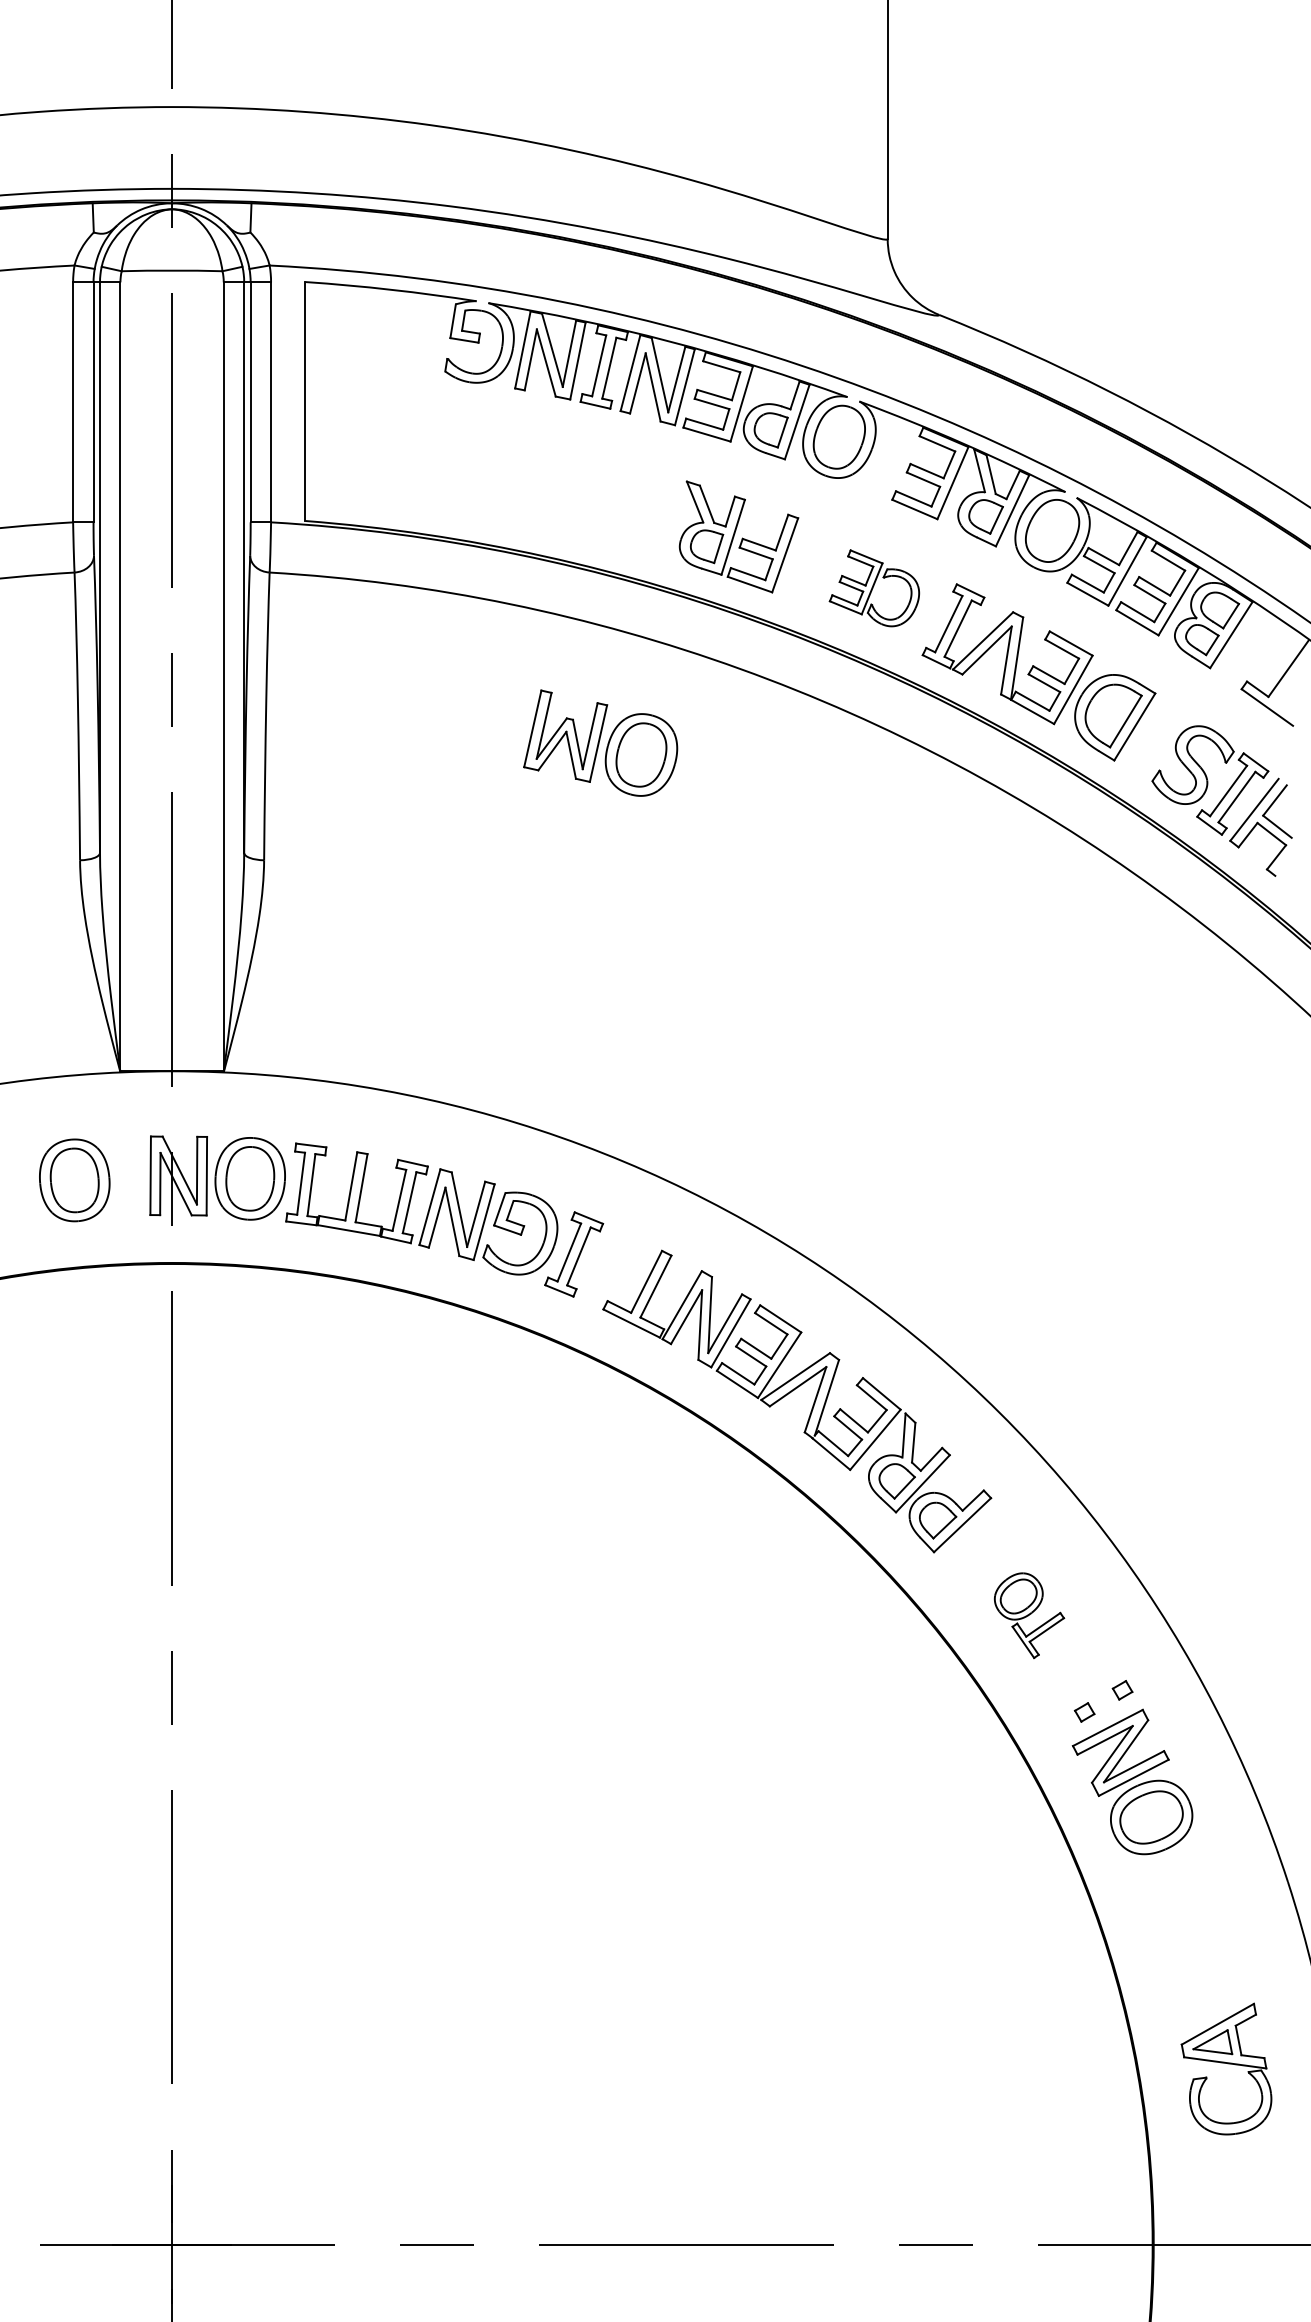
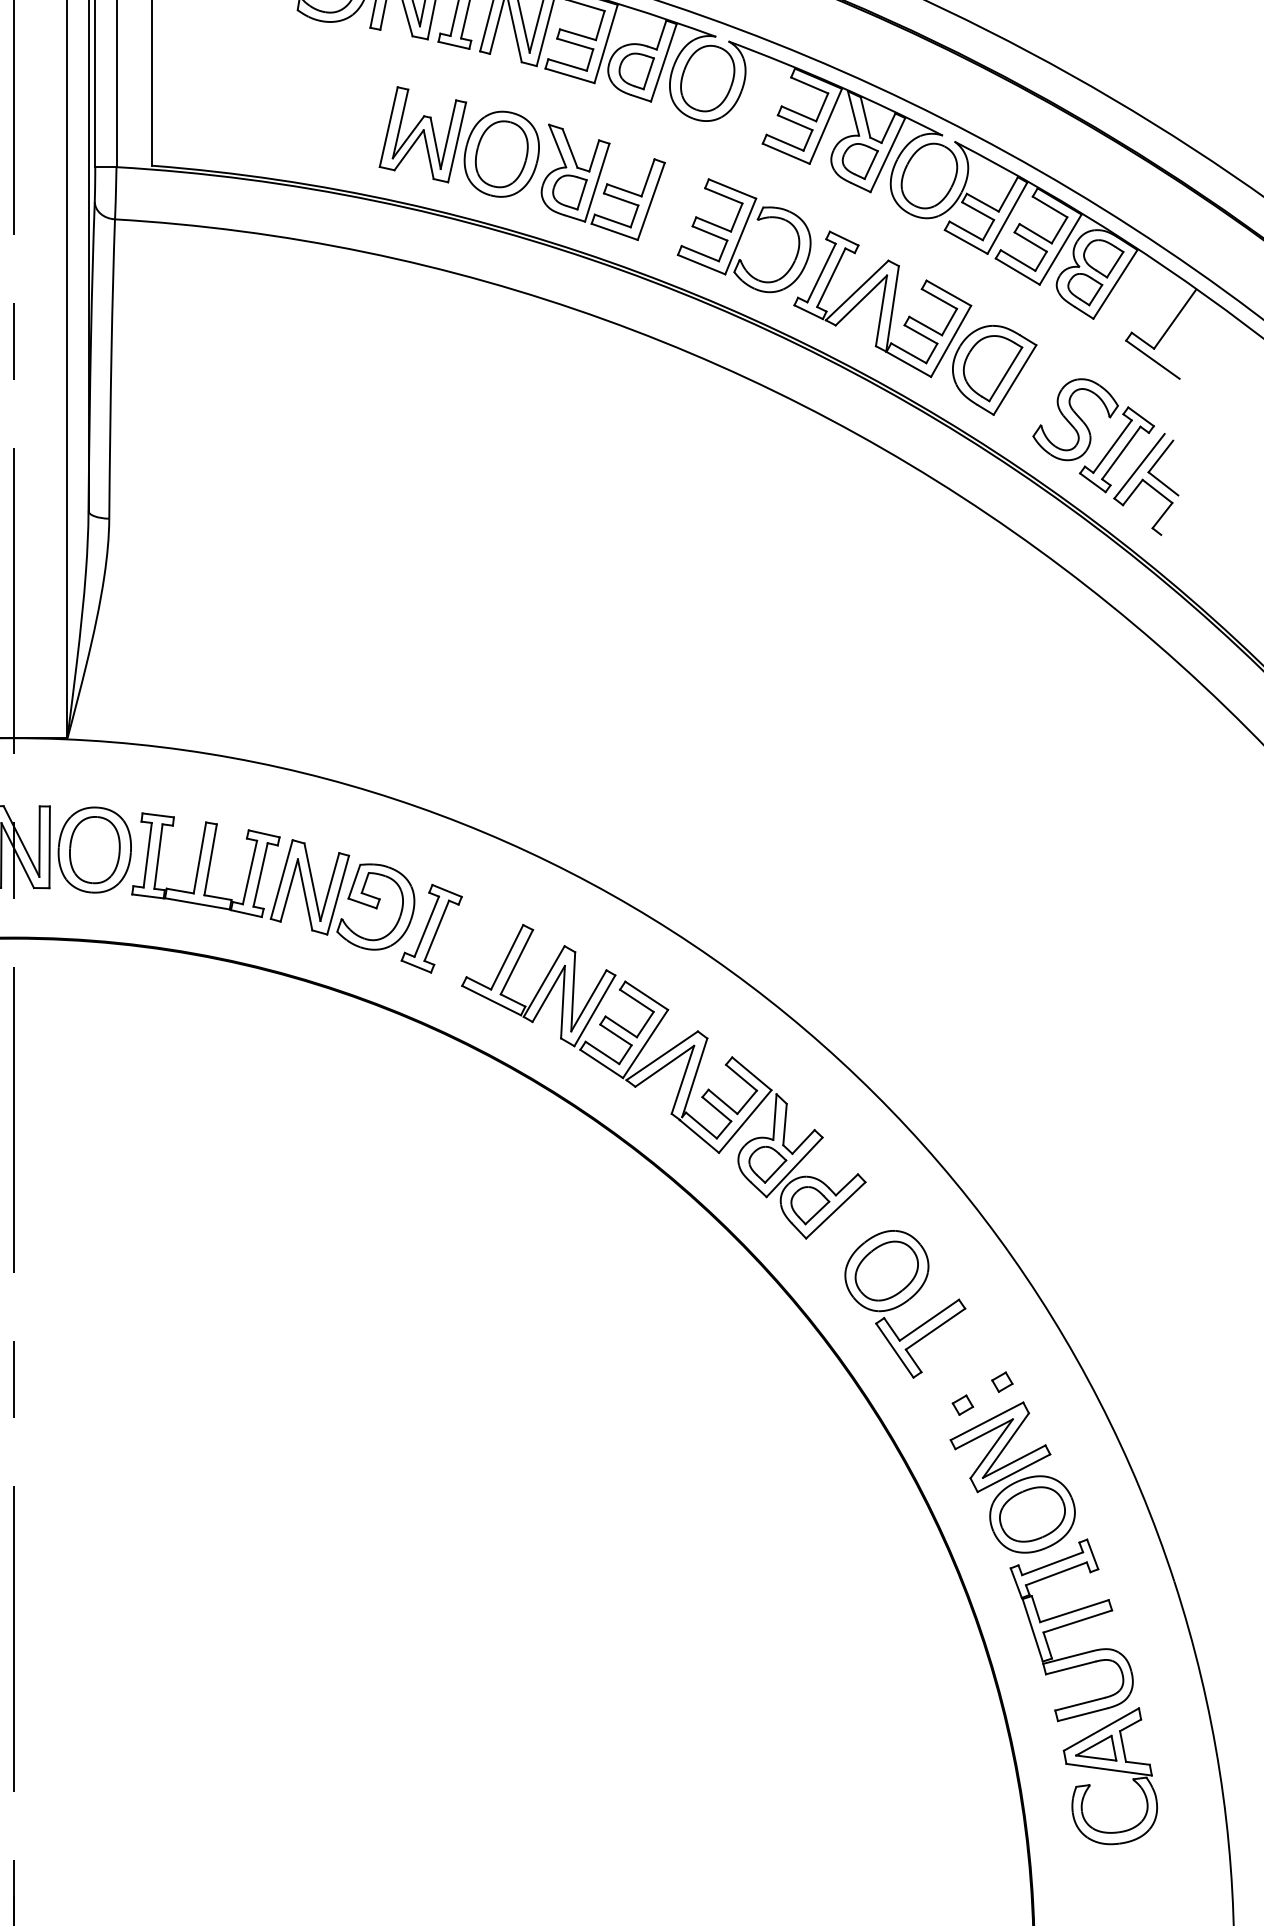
part: (874, 588) -> (744, 235), size x1.43
part: (600, 742) -> (459, 141), moved
part: (1029, 1615) -> (905, 1304), size x1.67
part: (1188, 1928) -> (1070, 1629), added

